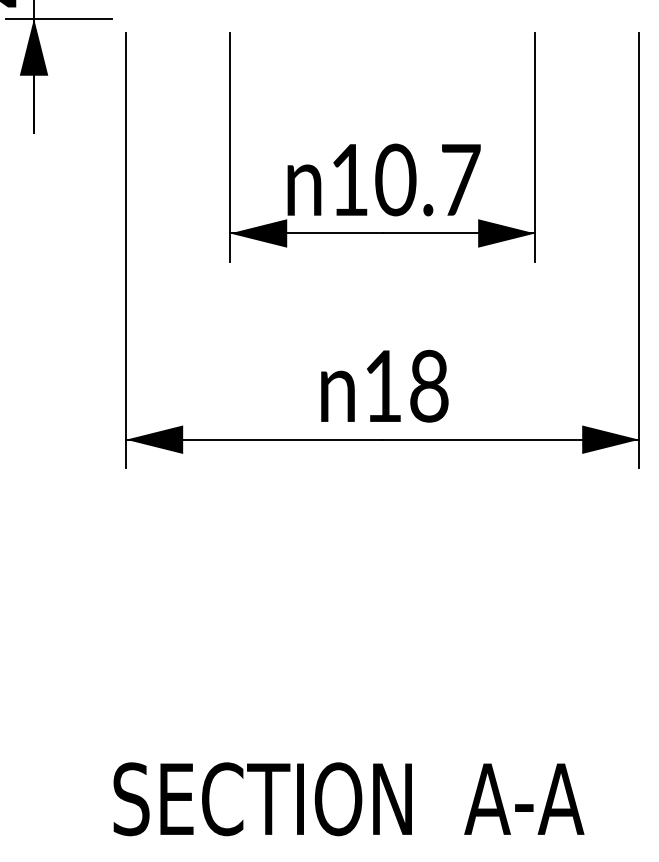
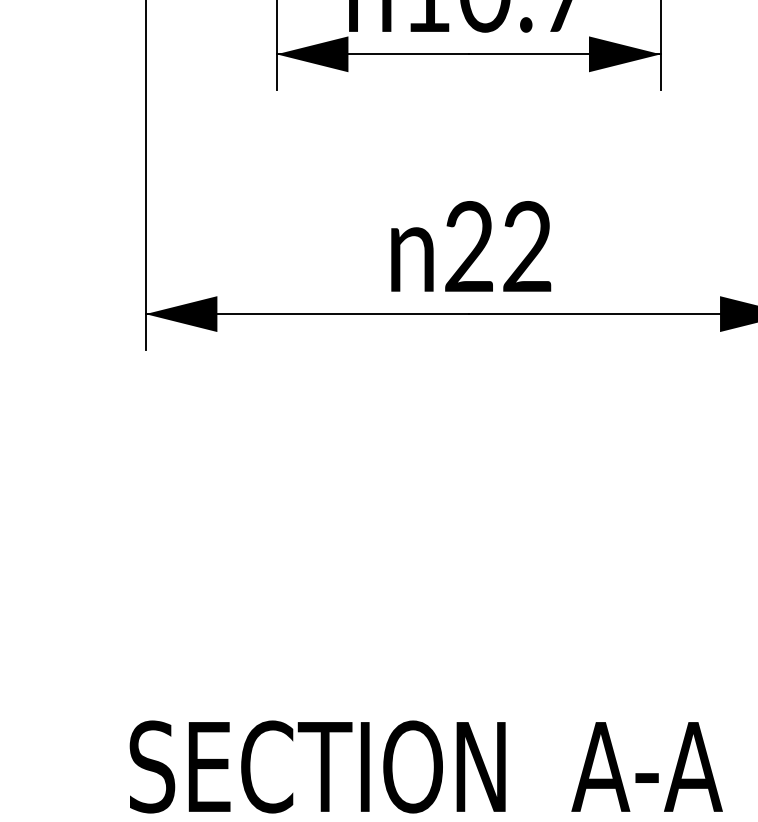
text: (406, 385) -> (498, 245), 18 -> 22

